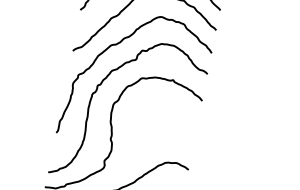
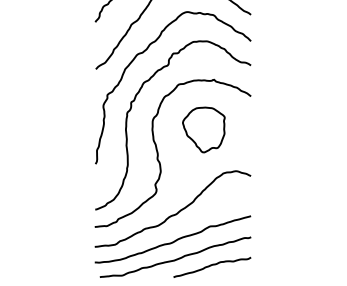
part: (155, 121) -> (203, 129), added

